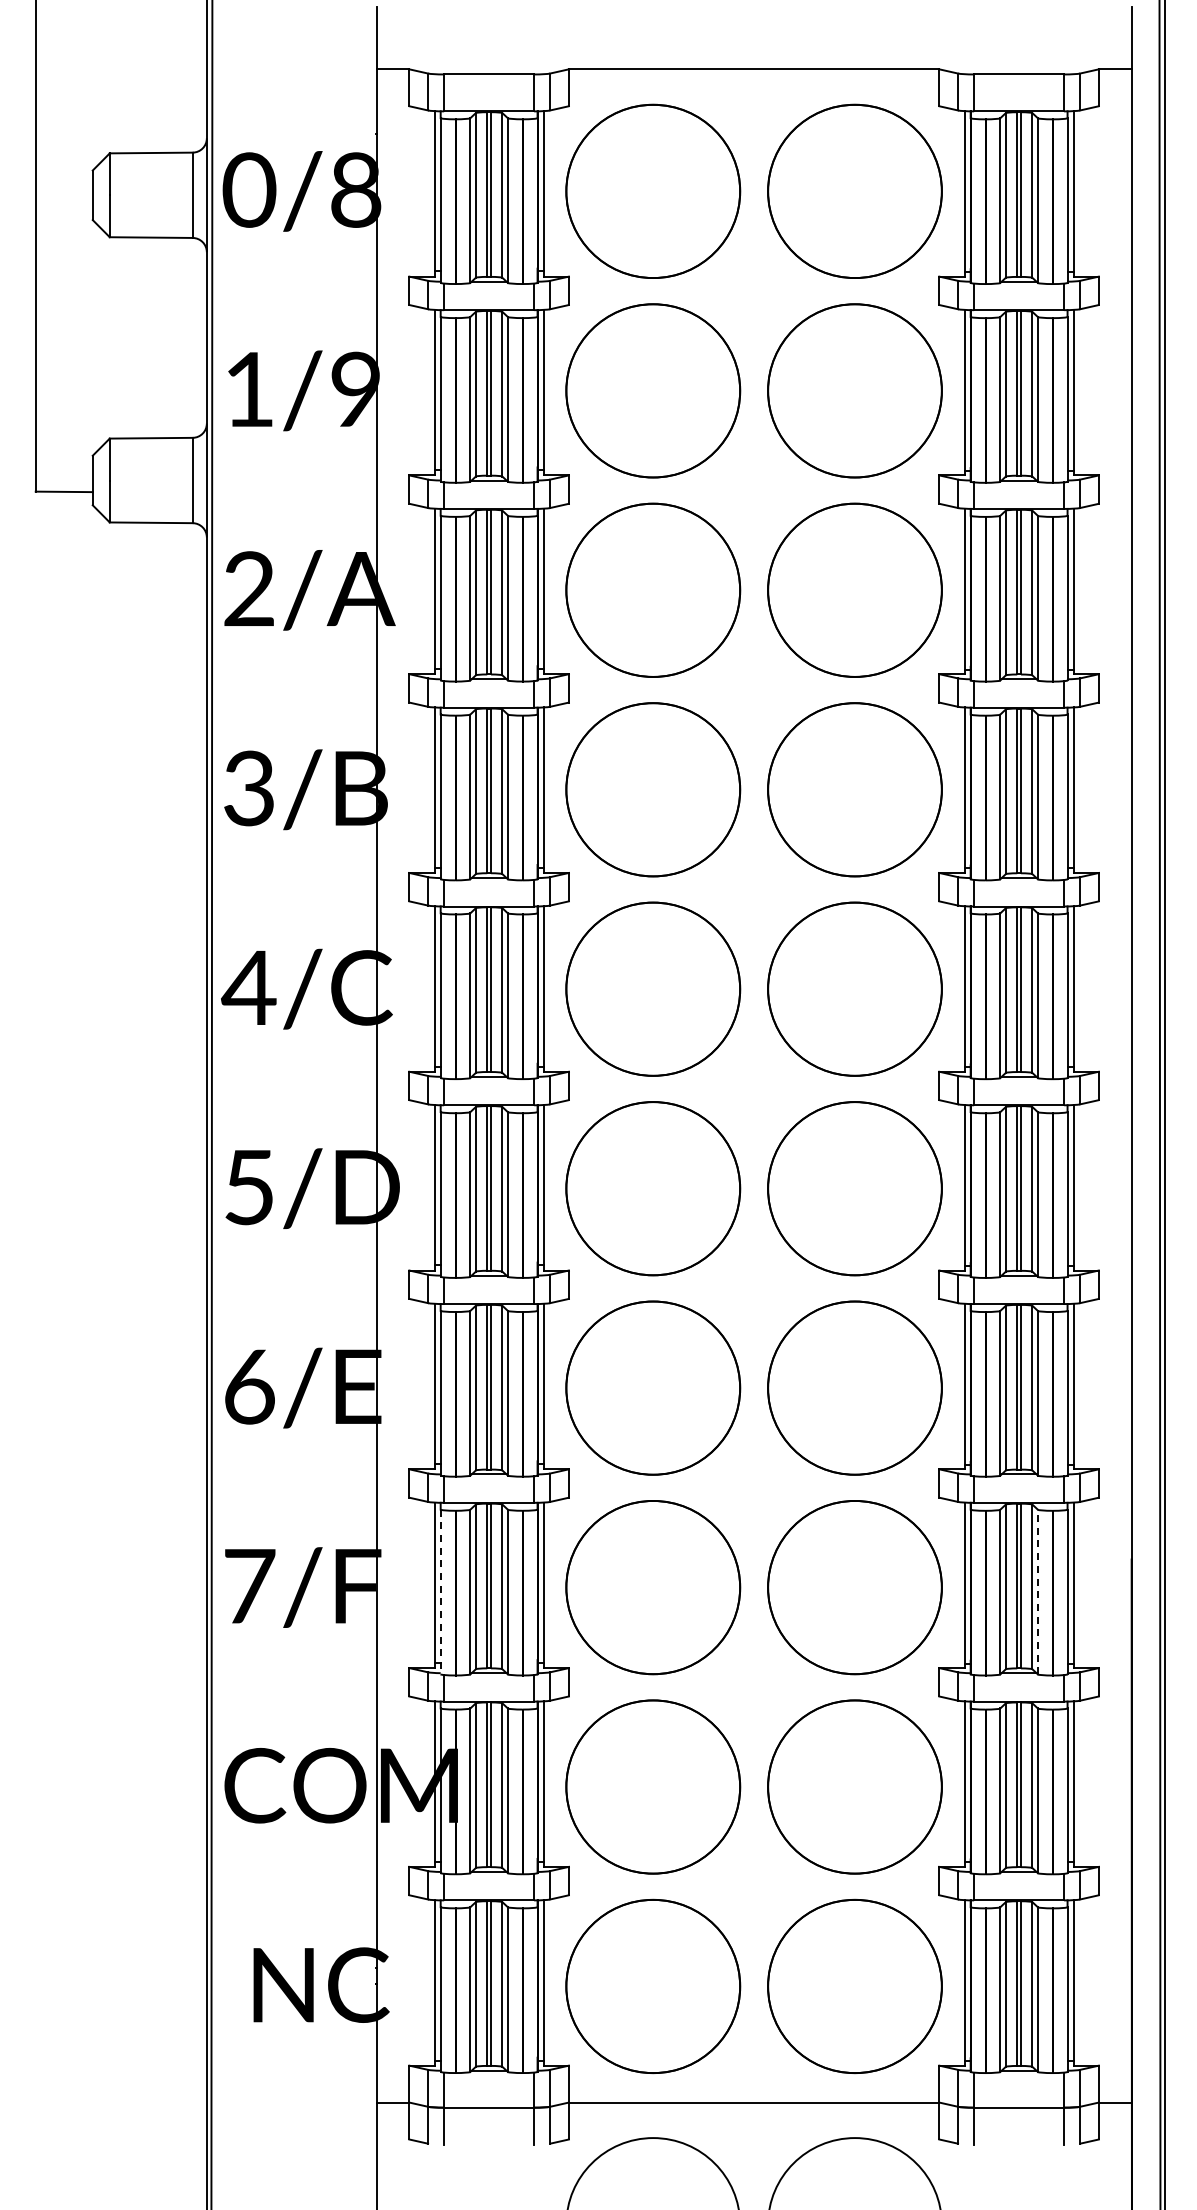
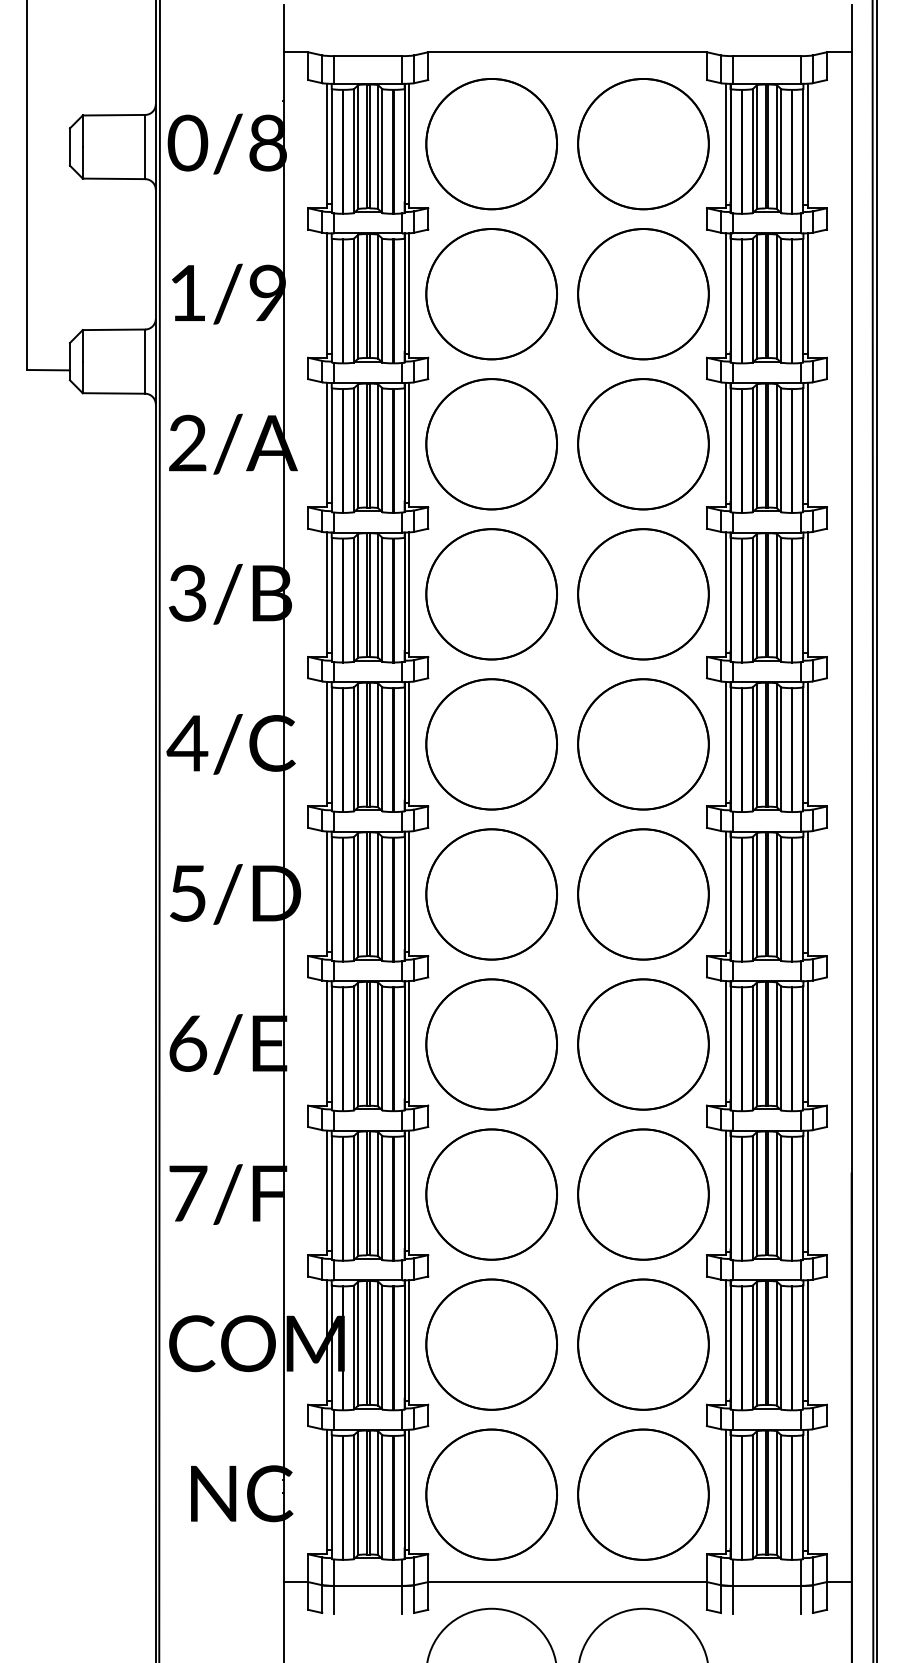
line: (1037, 1591) -> (780, 1197), dashed -> solid
line: (440, 1592) -> (331, 1198), dashed -> solid

